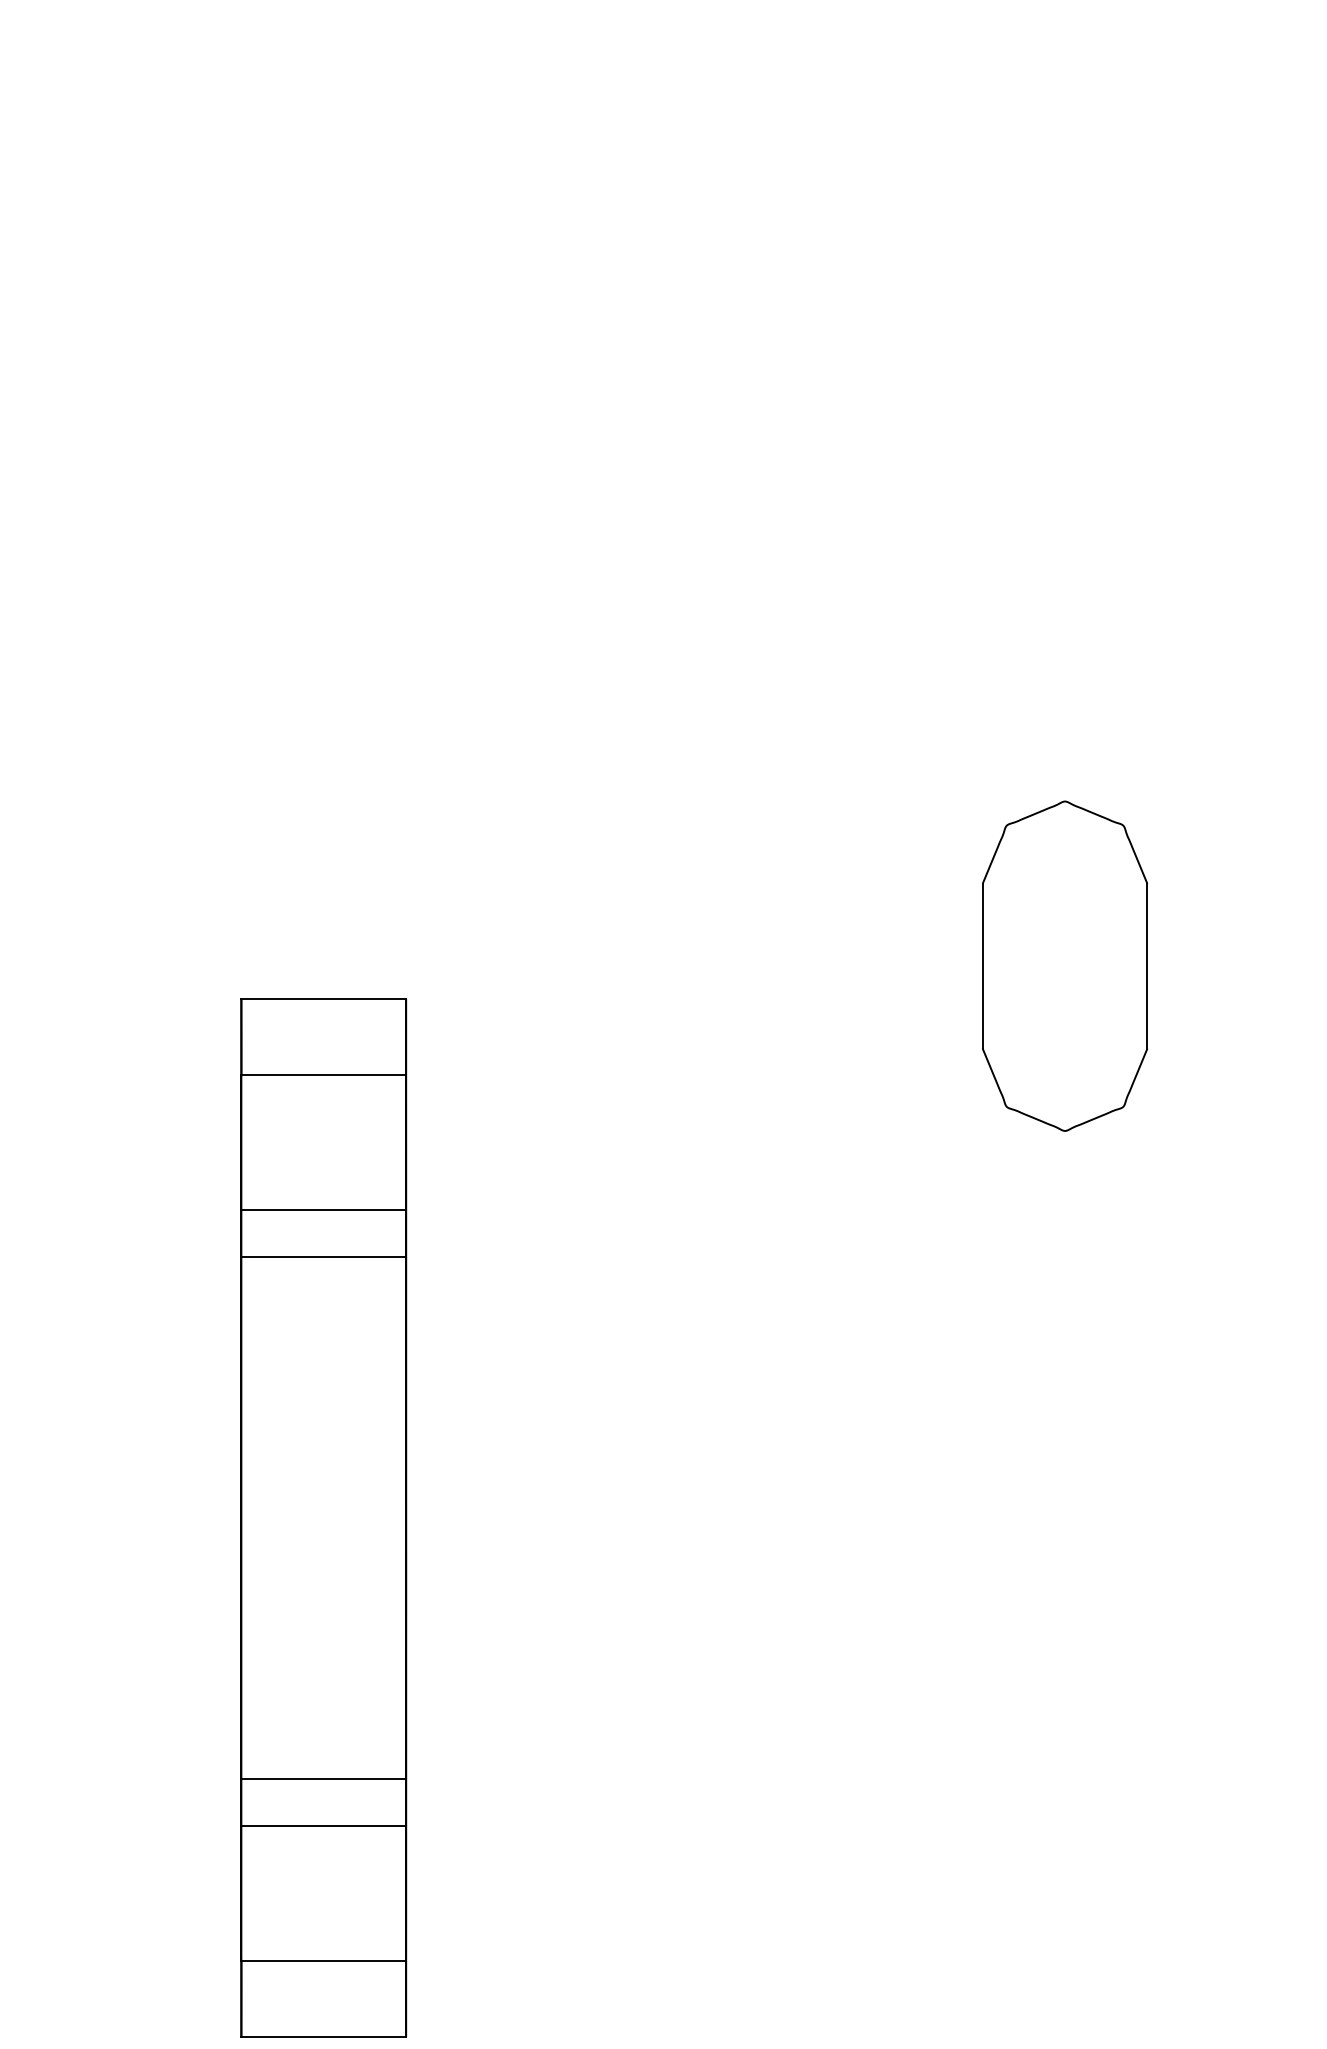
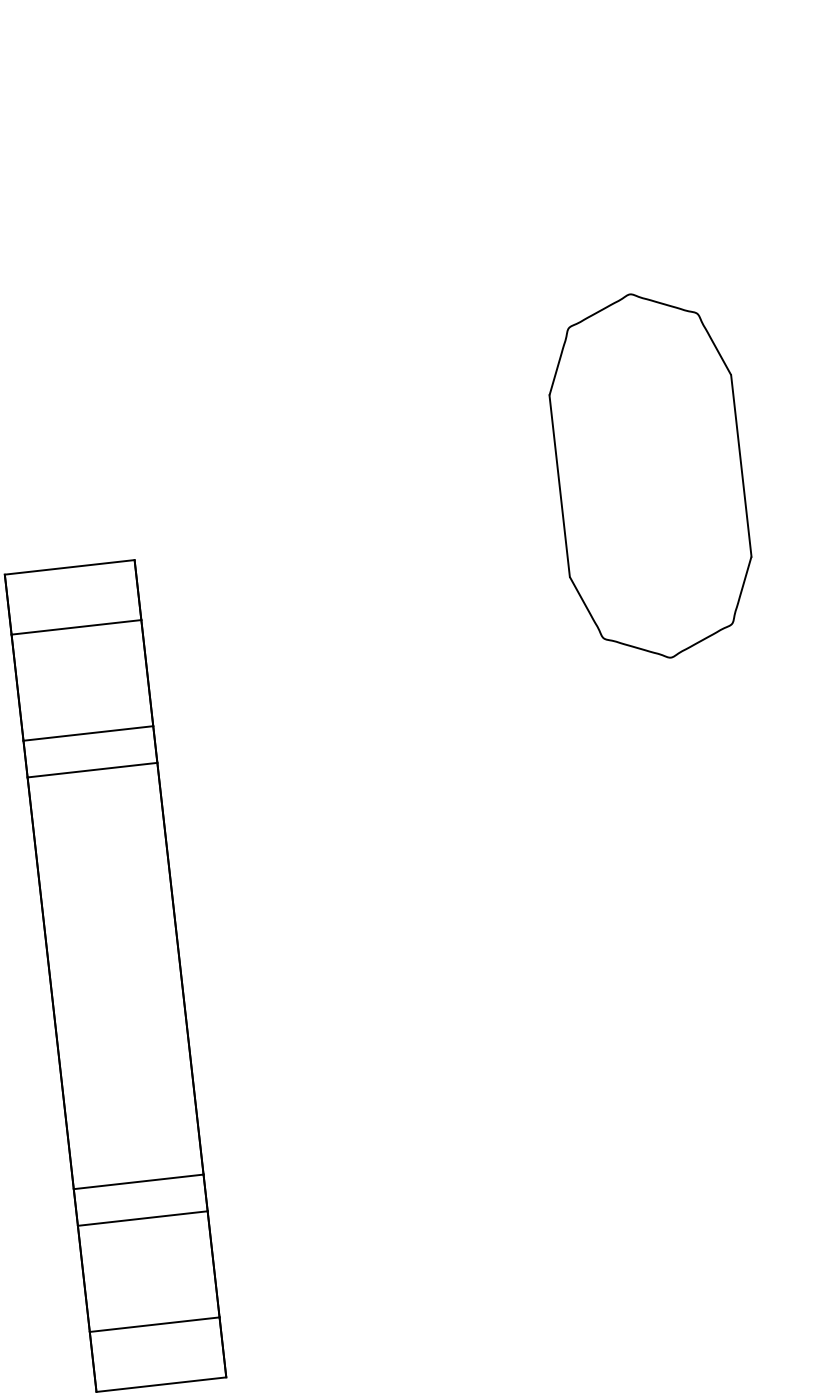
part: (1065, 965) -> (650, 475), size x1.4

